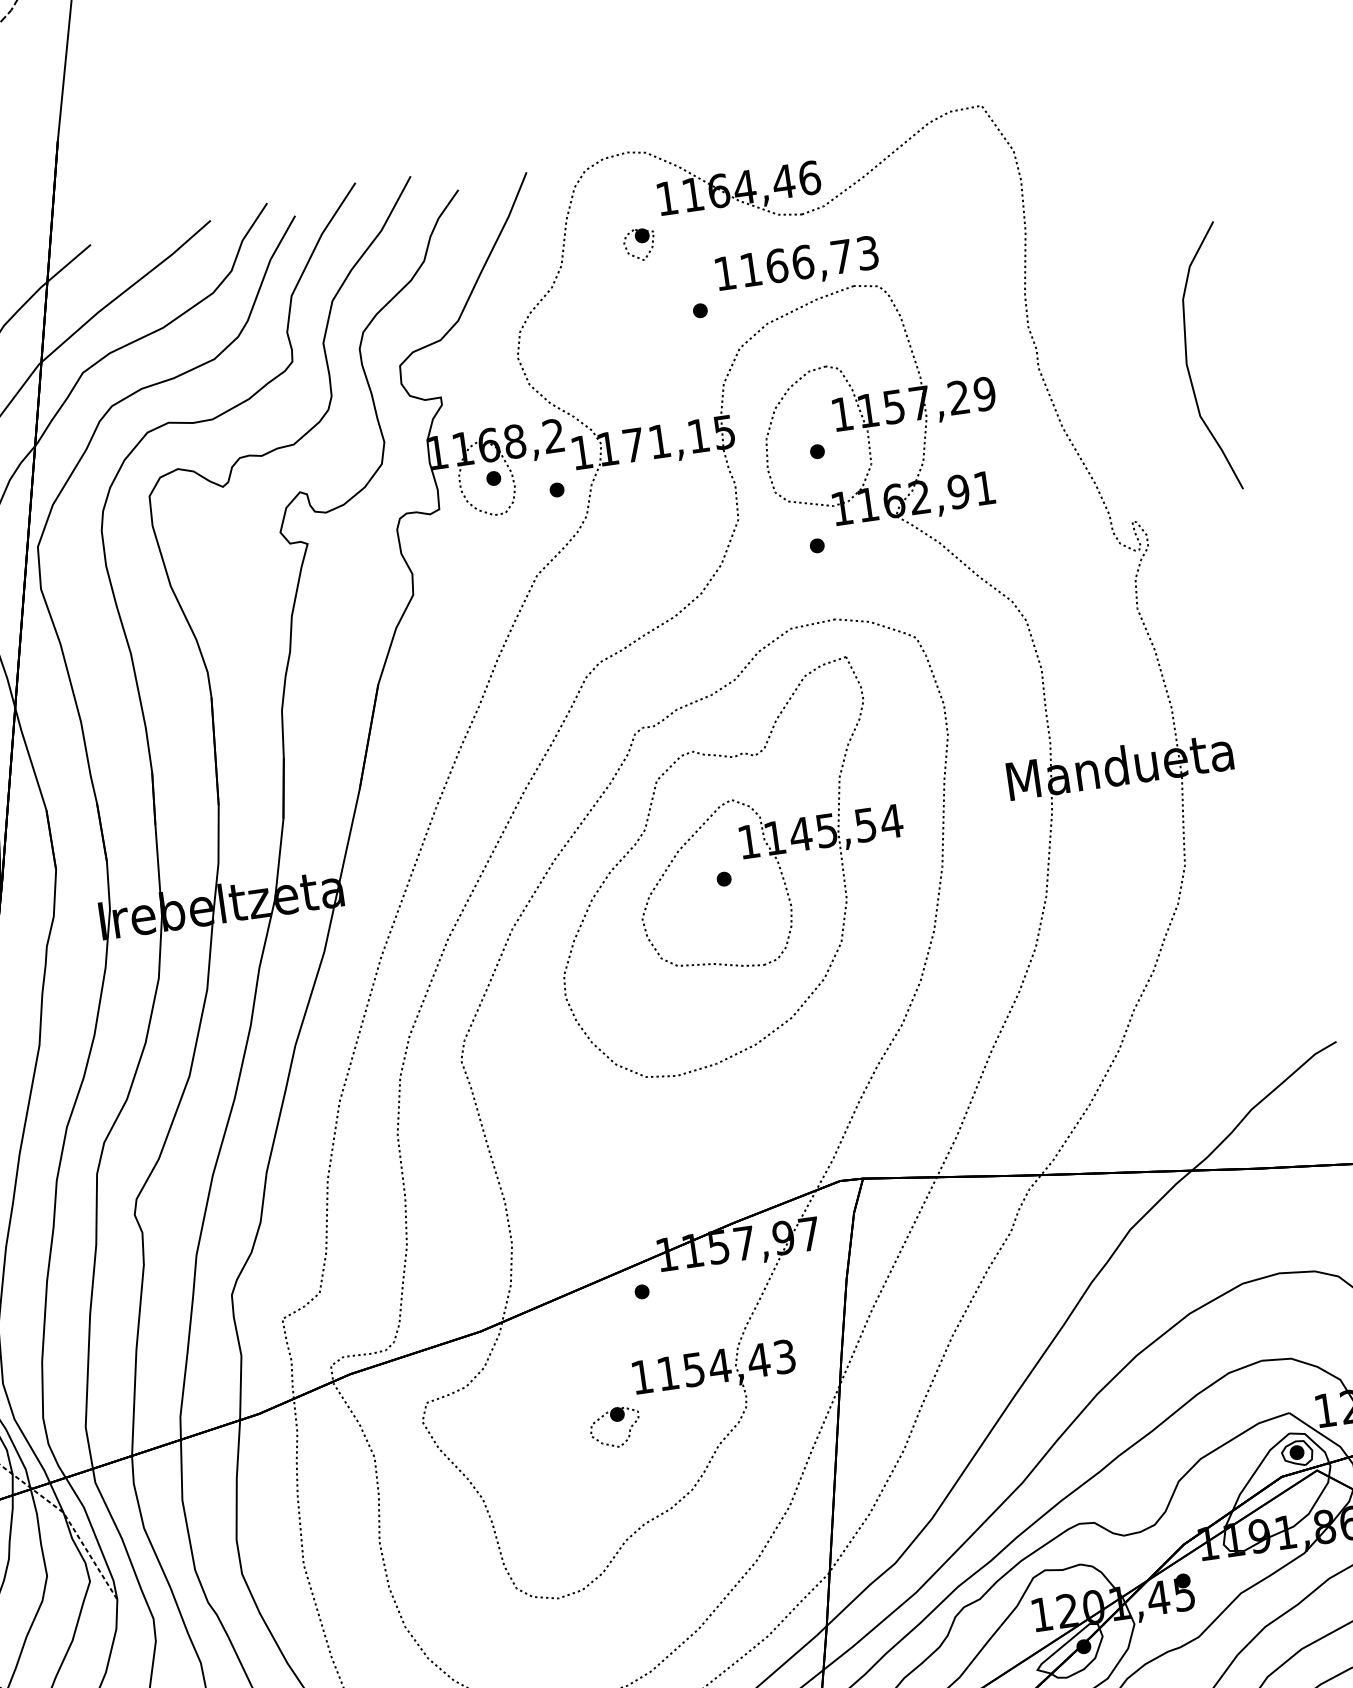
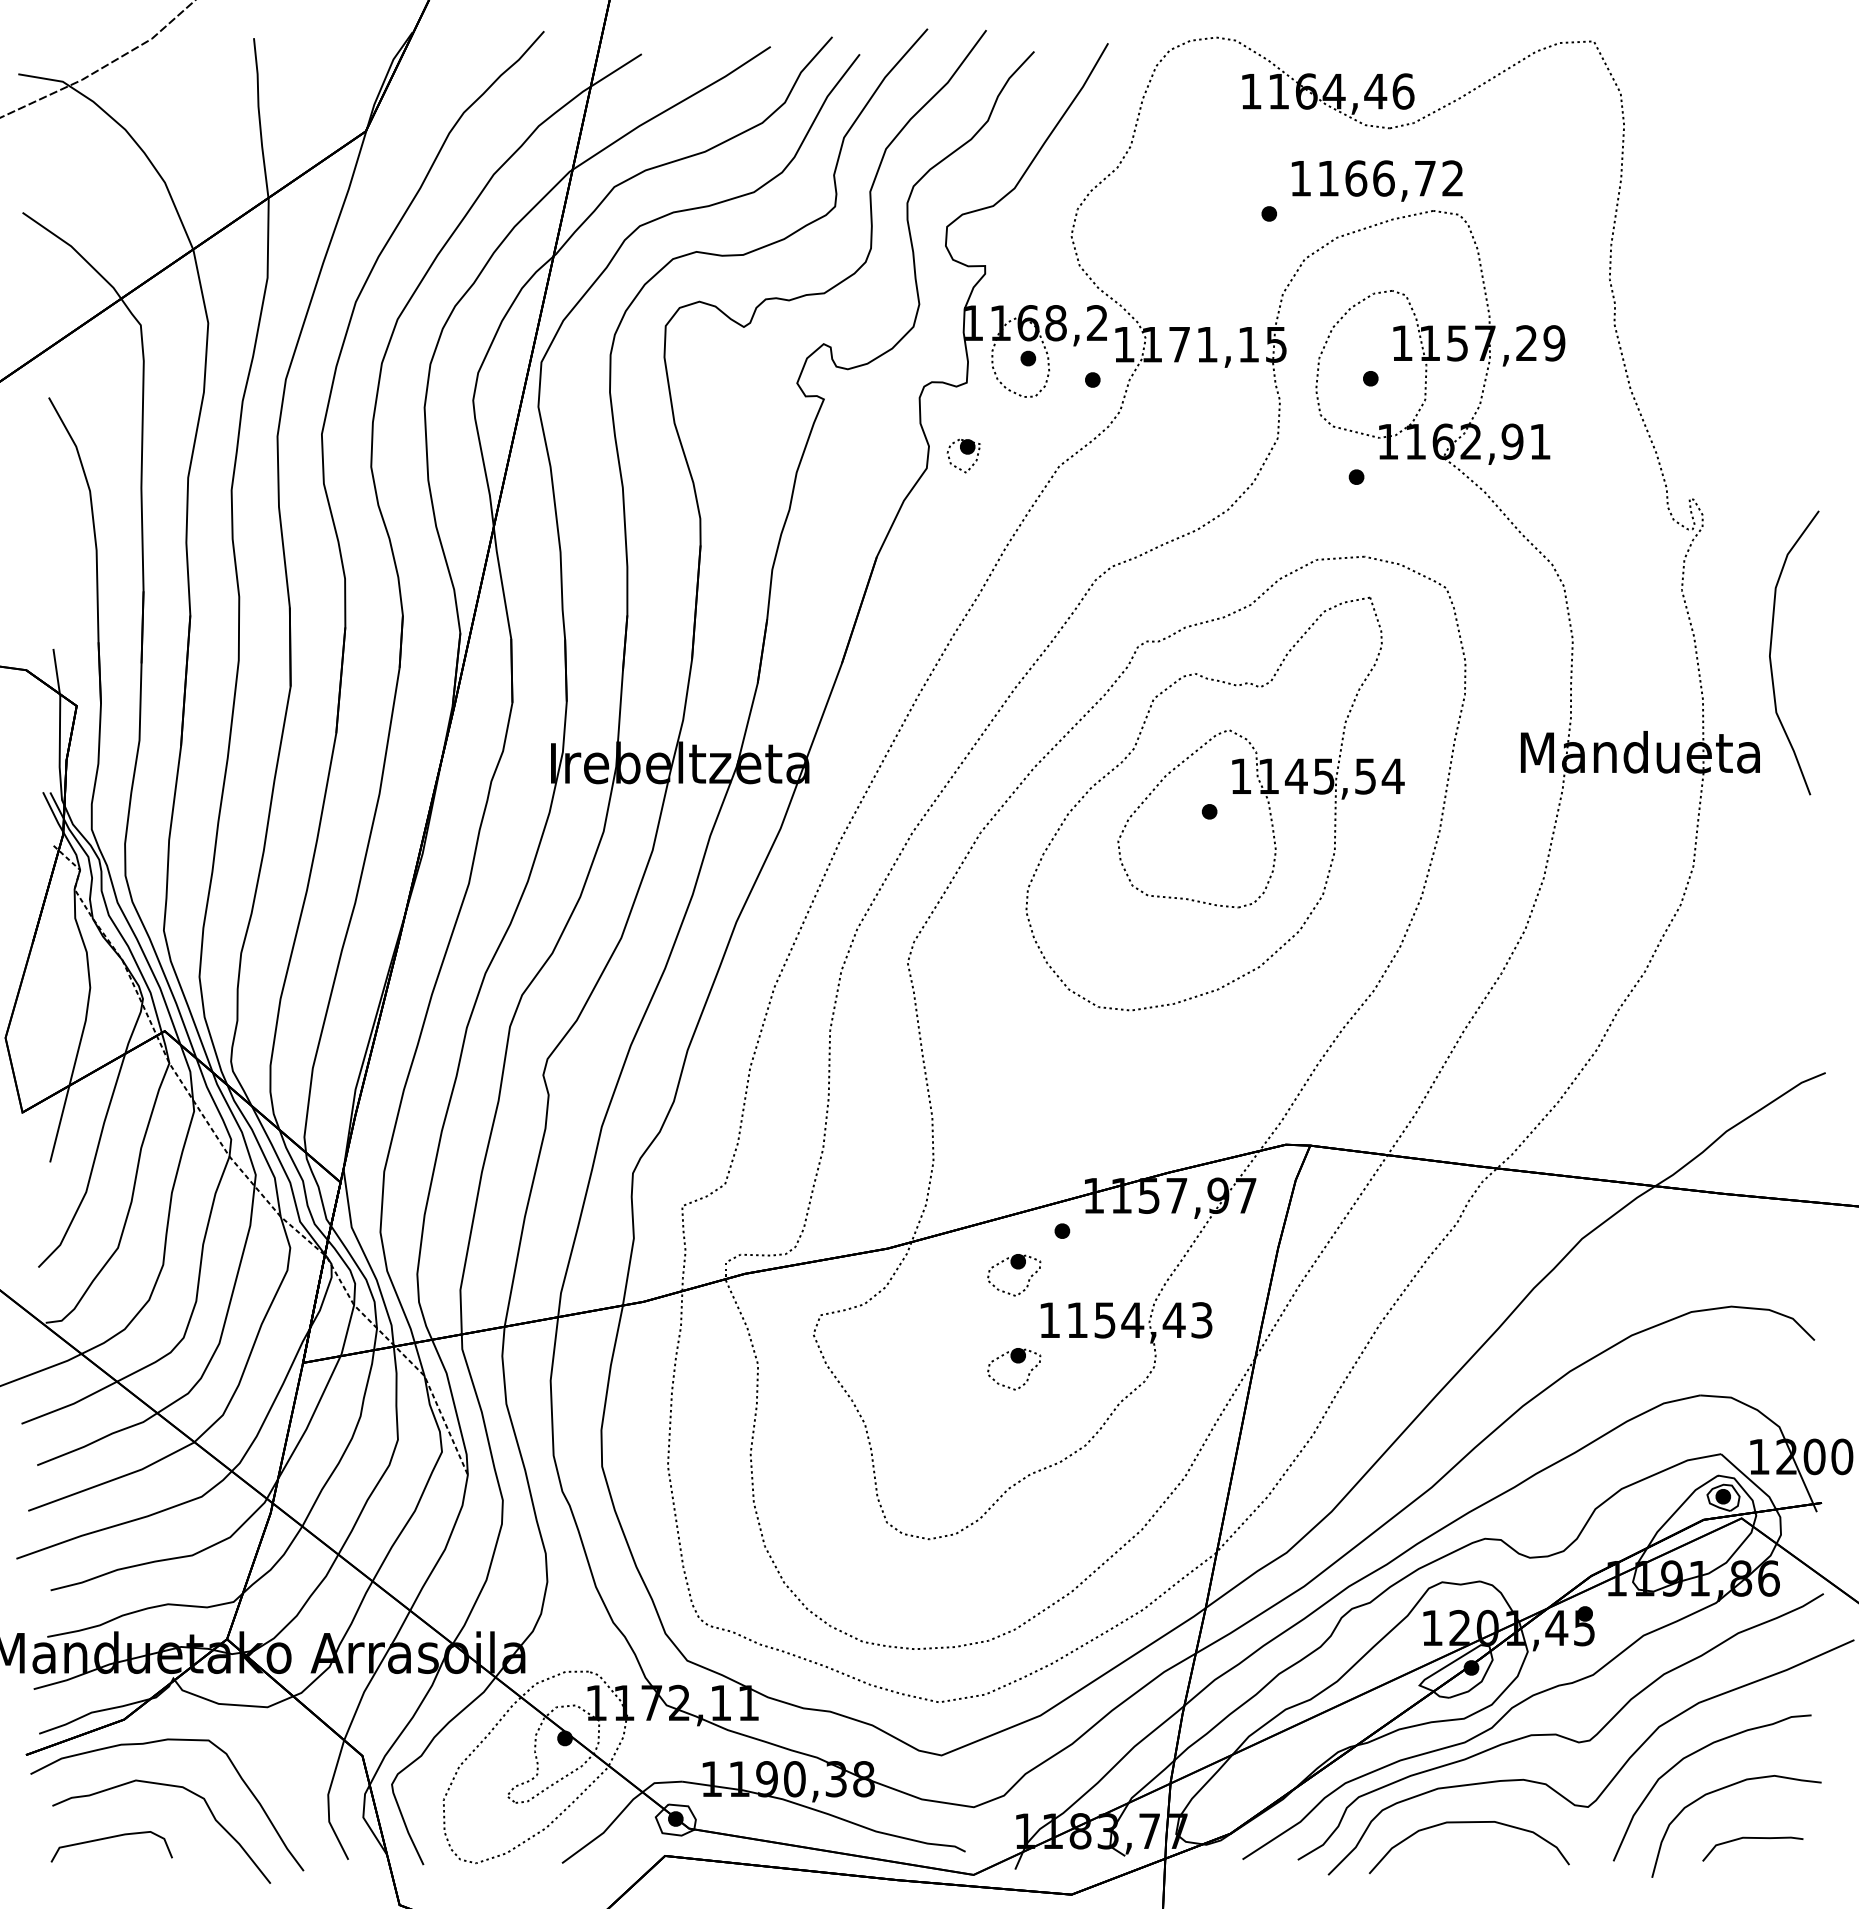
part: (639, 244) -> (963, 455), moved
text: (867, 253) -> (1452, 178), 1166,73 -> 1166,72
curve: (1187, 360) -> (1771, 652), moved
part: (604, 1333) -> (1016, 1269), added

